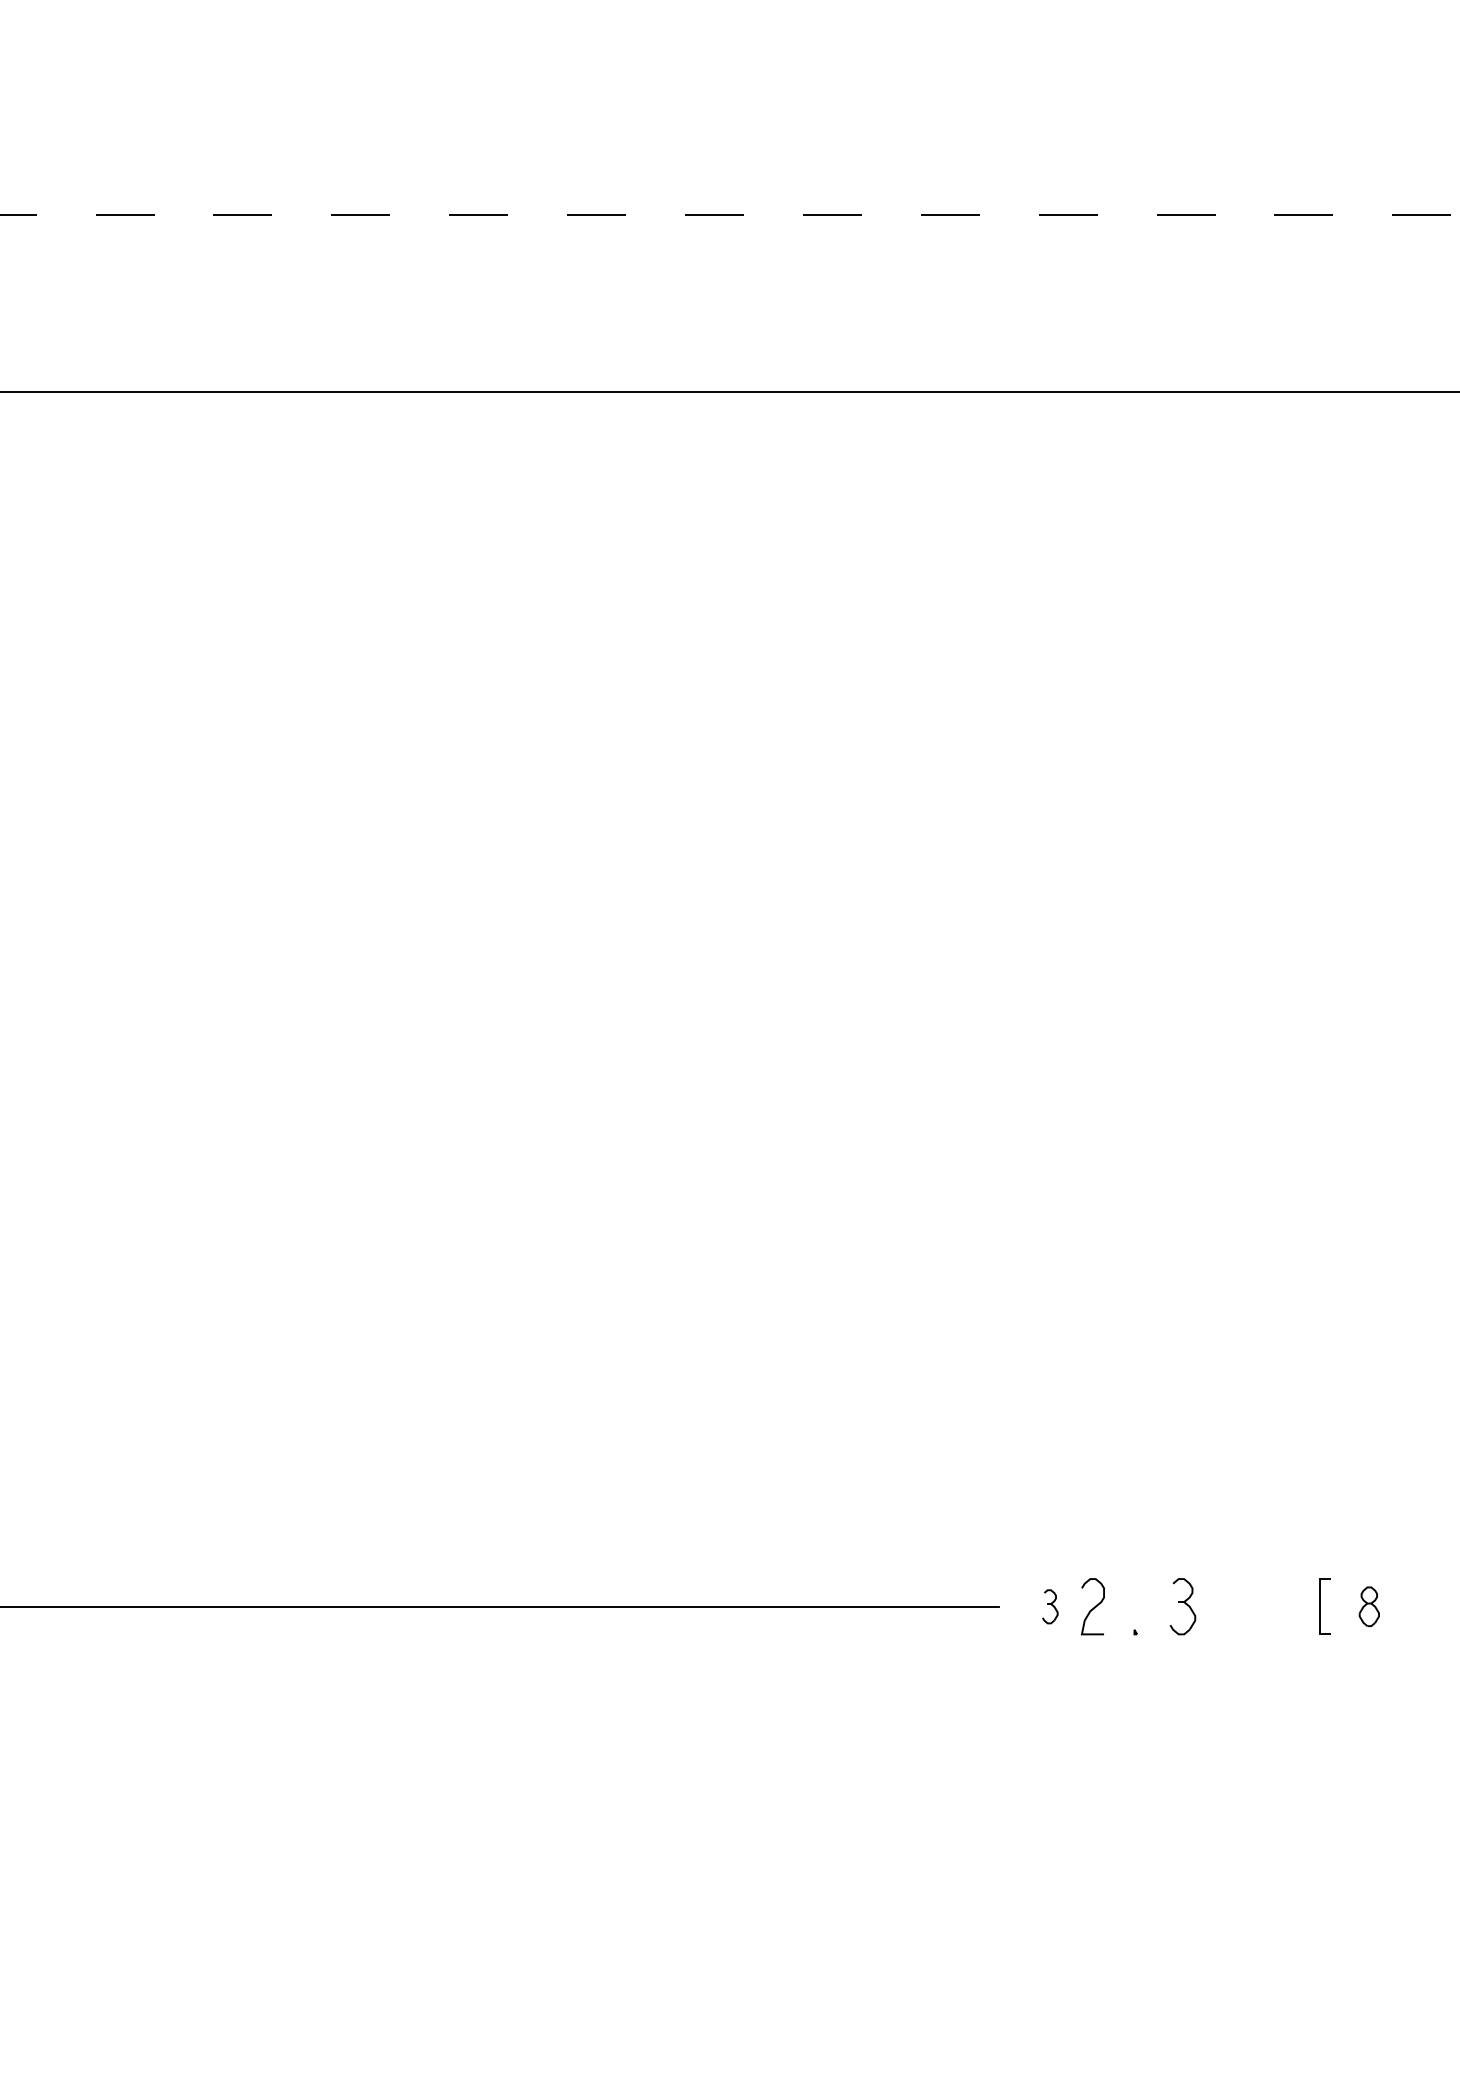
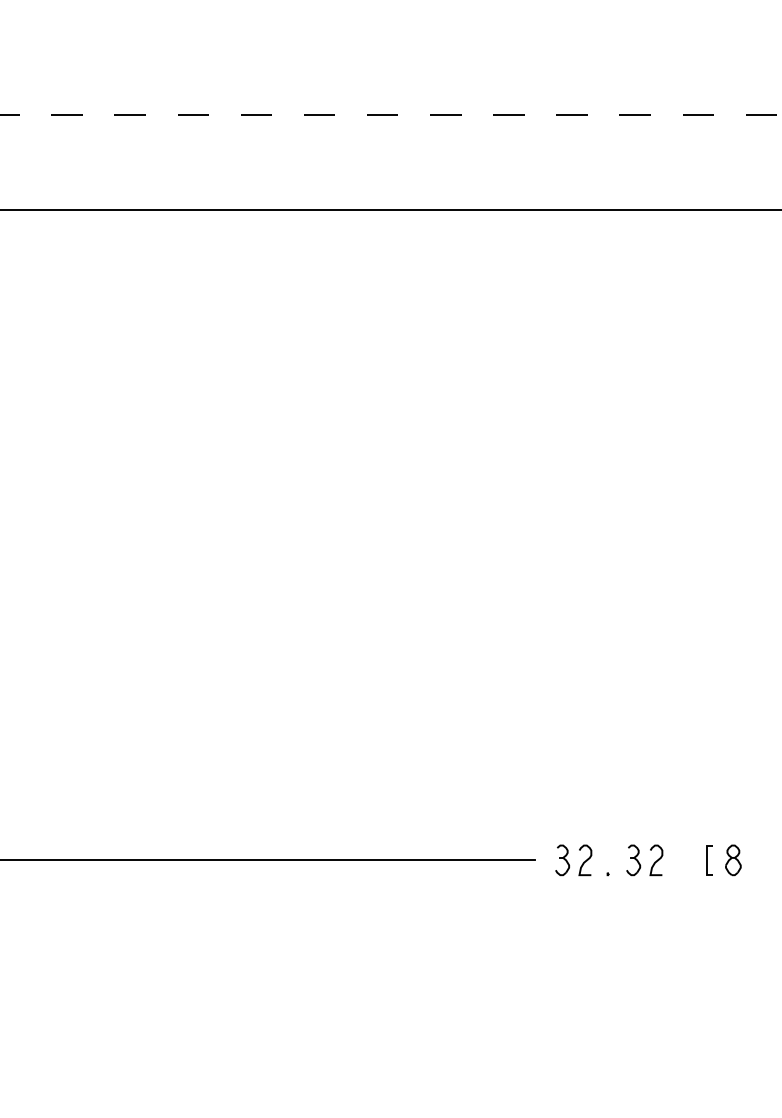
part: (1050, 1606) -> (562, 860), size x1.67
curve: (1225, 1606) -> (656, 860), added
part: (1369, 1606) -> (733, 860), size x1.43

